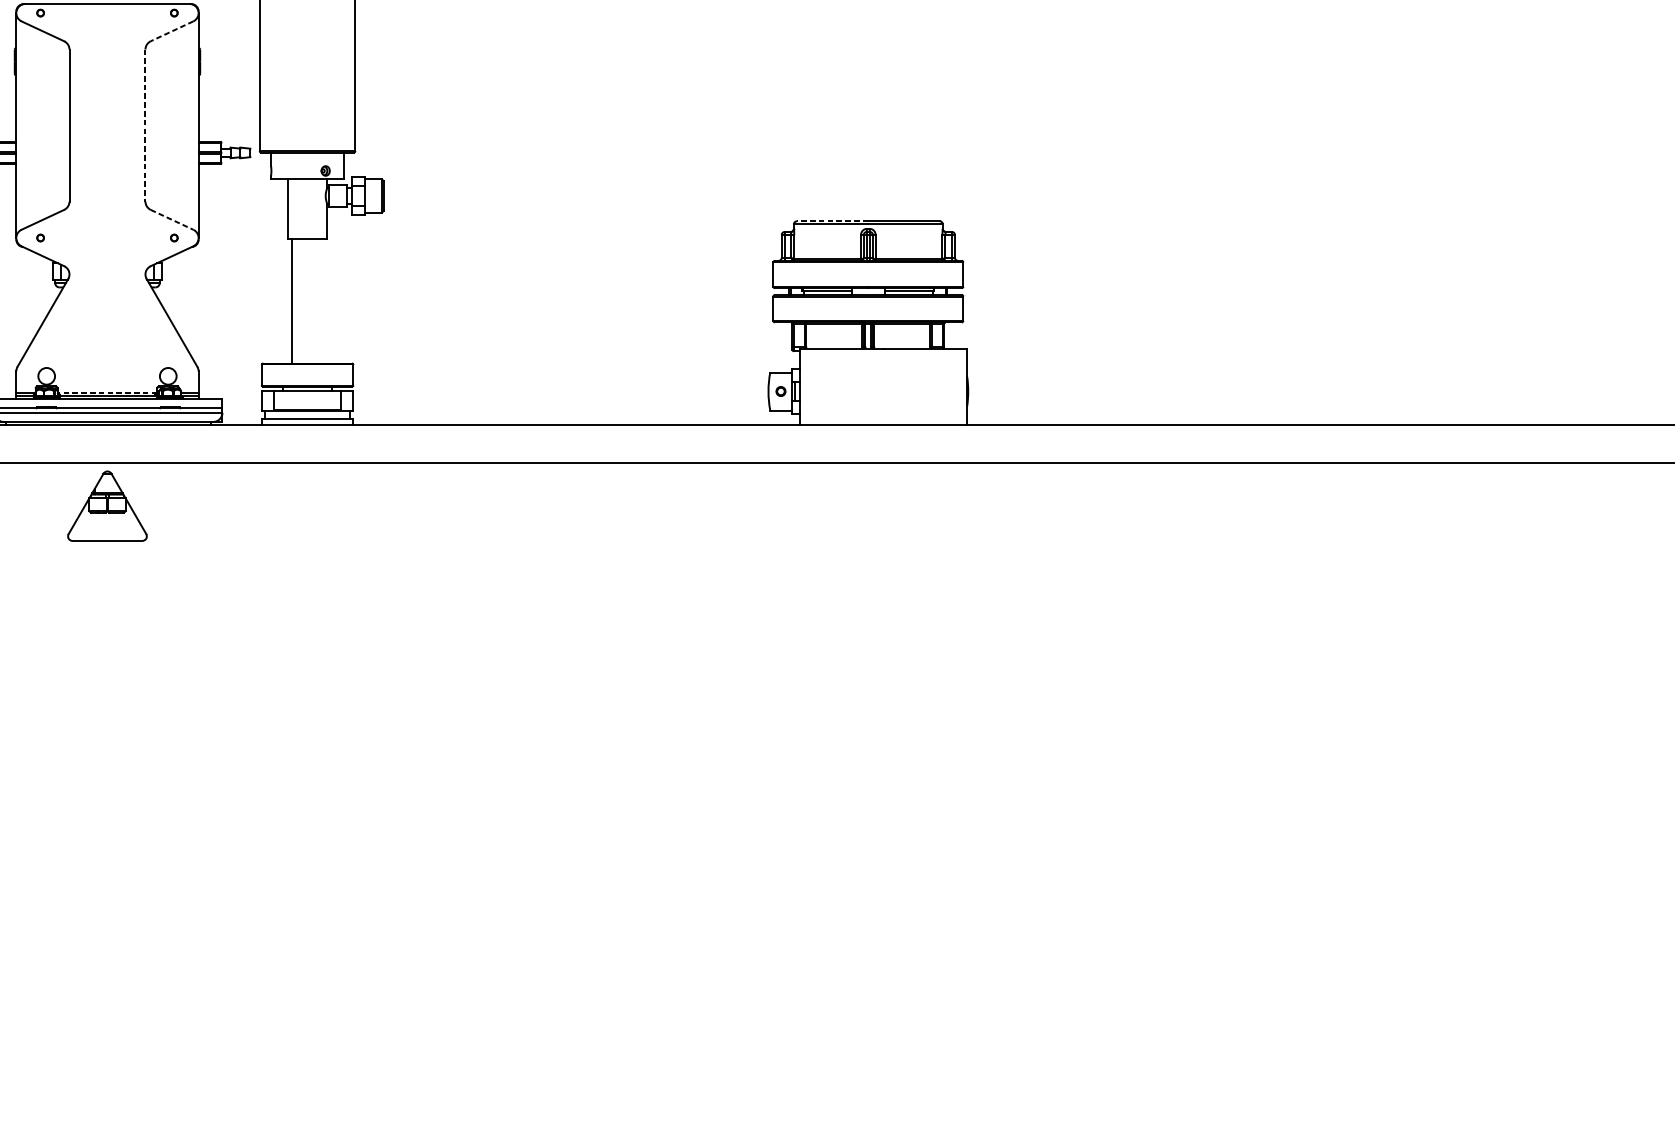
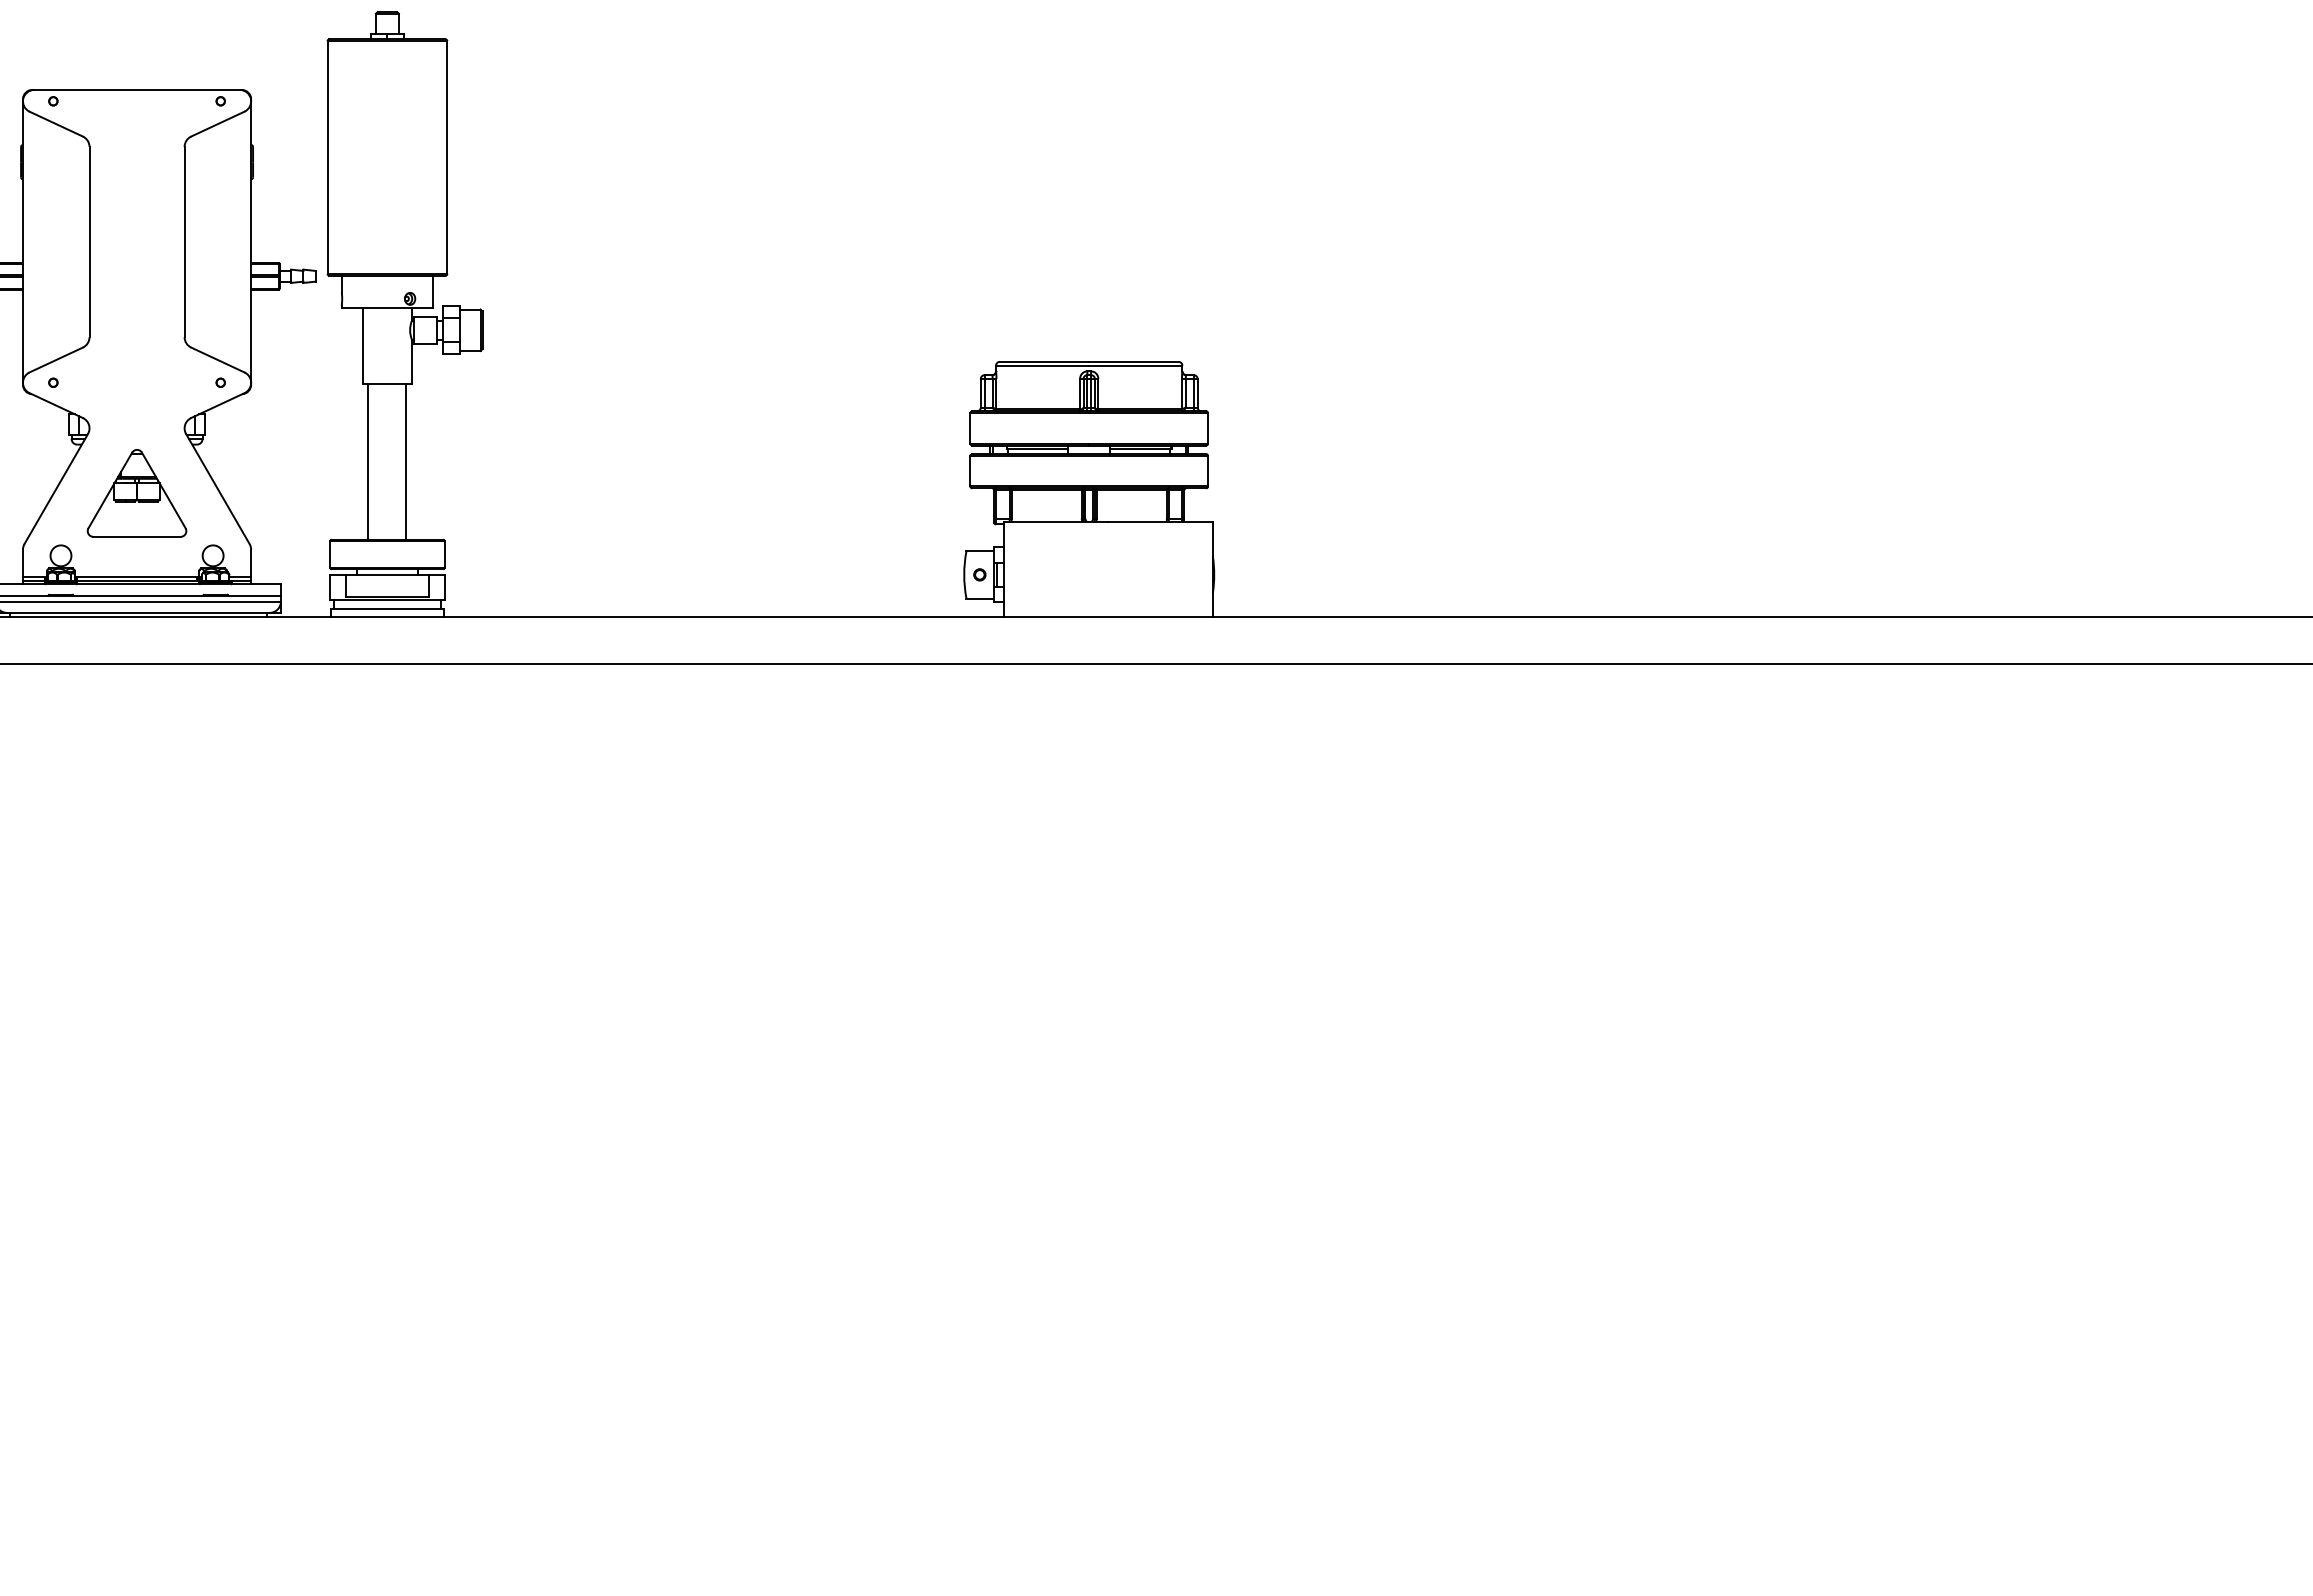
line: (171, 31) -> (217, 124), dashed -> solid
line: (145, 125) -> (184, 242), dashed -> solid
line: (172, 220) -> (218, 360), dashed -> solid
line: (832, 221) -> (1044, 361), dashed -> solid
line: (322, 301) -> (406, 462), added
line: (107, 392) -> (136, 576), dashed -> solid
part: (107, 506) -> (136, 493), moved

